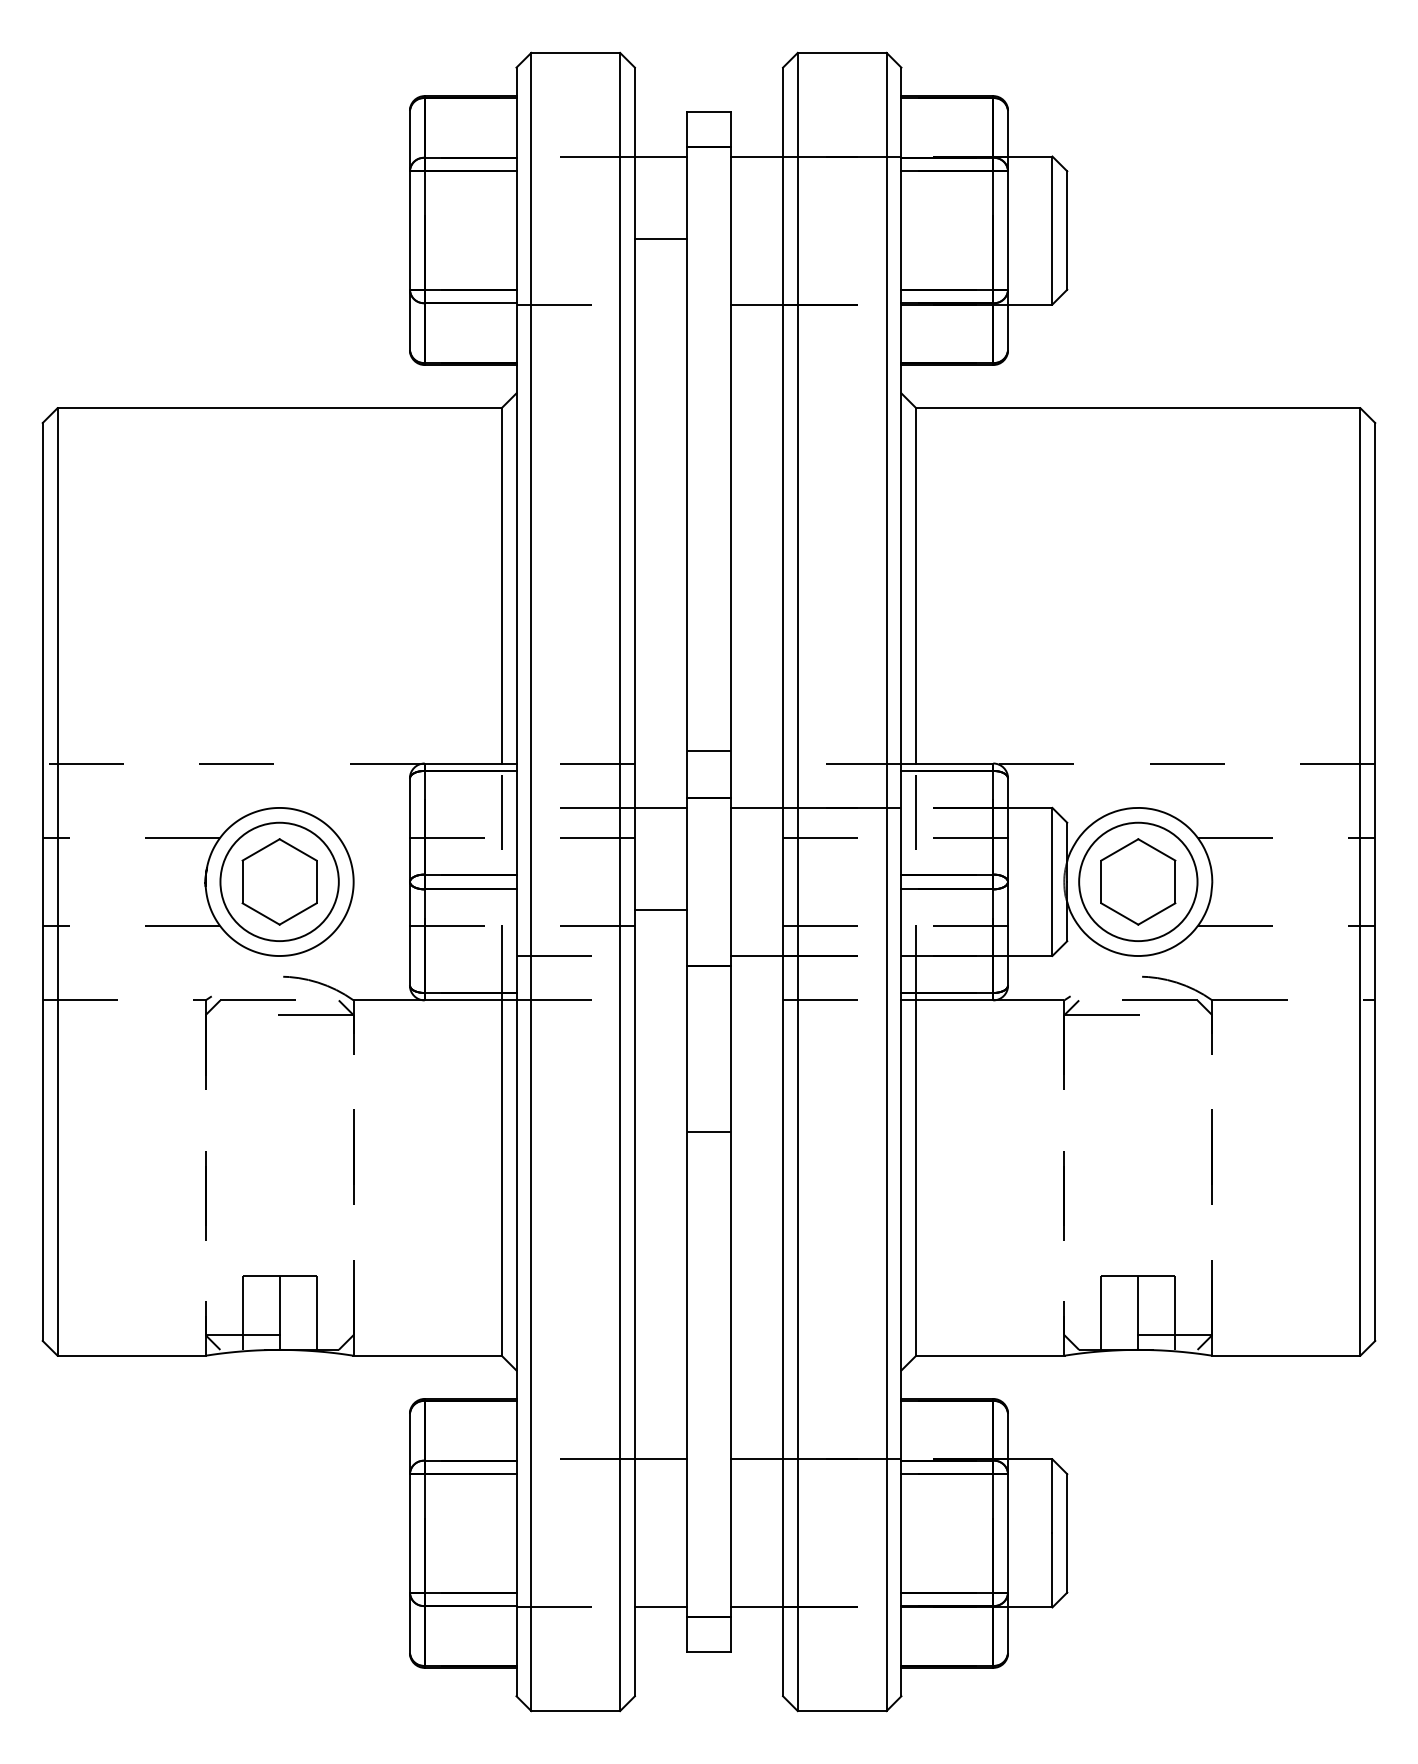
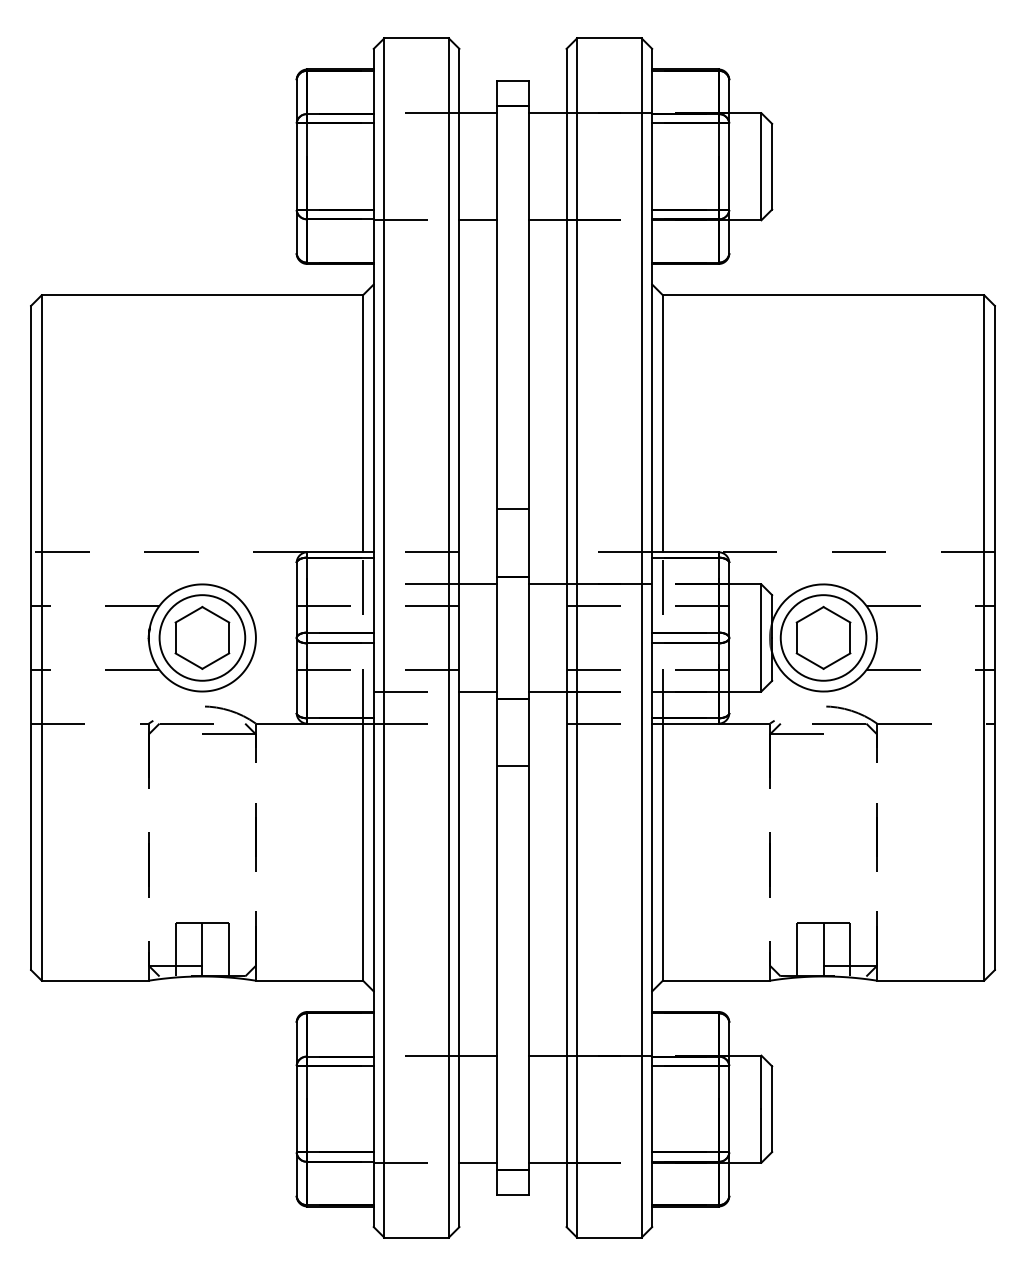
line: (660, 238) -> (477, 220), moved
line: (708, 751) -> (512, 509), moved
line: (660, 909) -> (477, 691), moved
line: (708, 1131) -> (512, 766), moved

